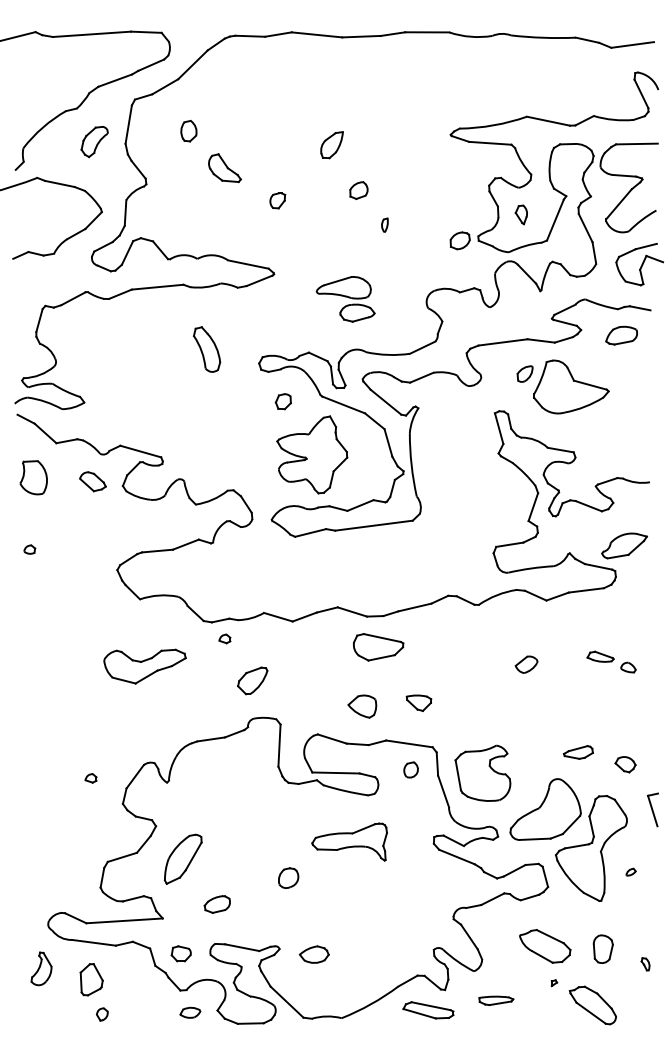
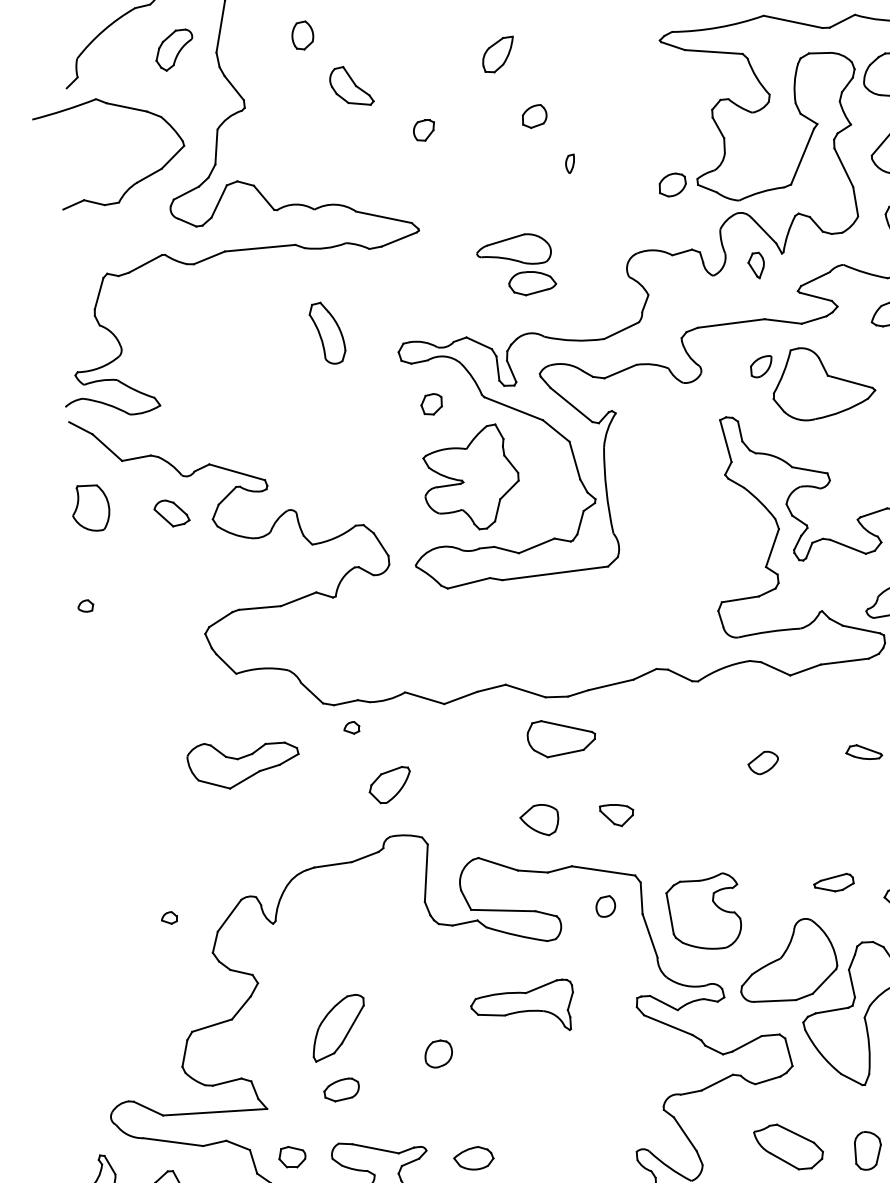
part: (520, 214) -> (754, 264), moved
part: (182, 858) -> (337, 1027), moved

